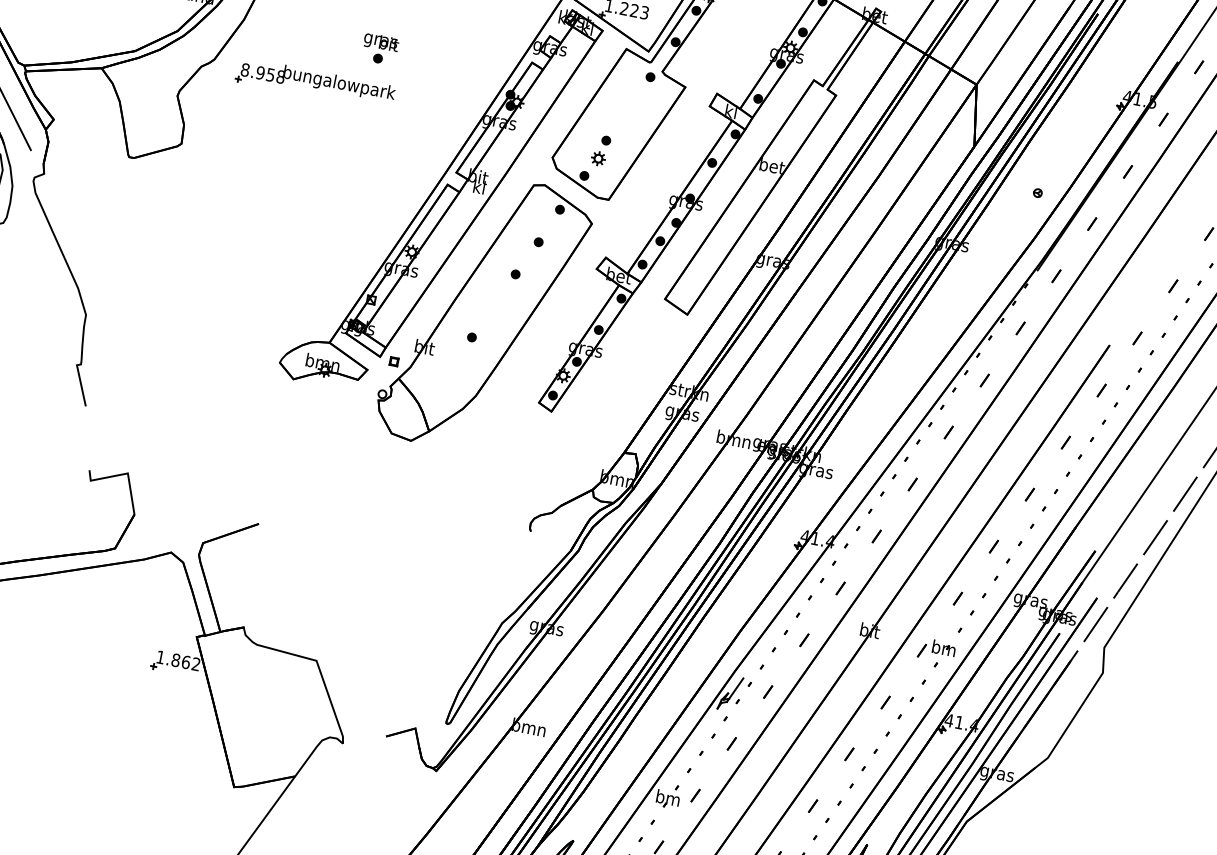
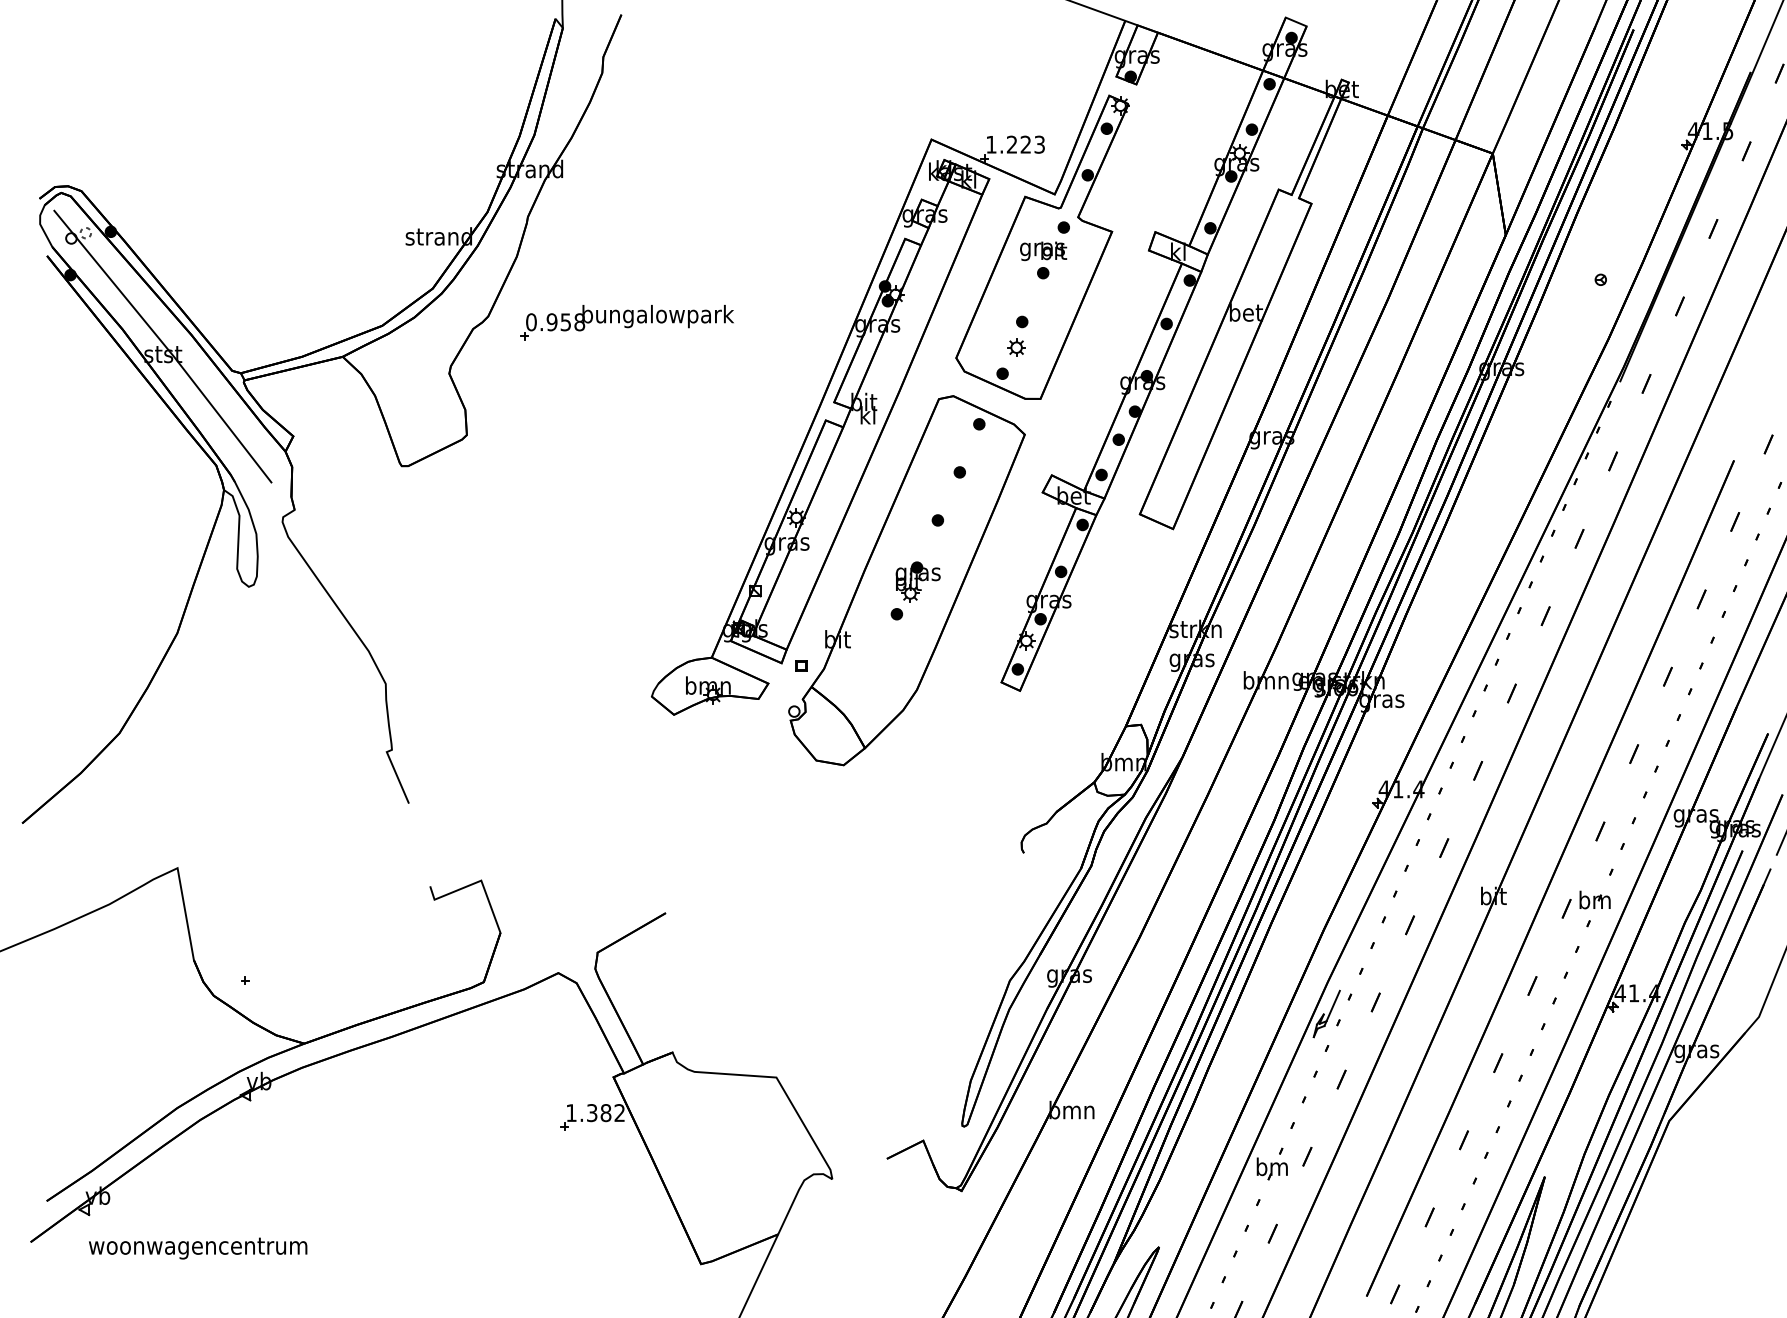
part: (380, 49) -> (1043, 260), moved
text: (245, 69) -> (531, 321), 8.958 -> 0.958
part: (491, 316) -> (917, 581), added
text: (180, 661) -> (598, 1113), 1.862 -> 1.382

